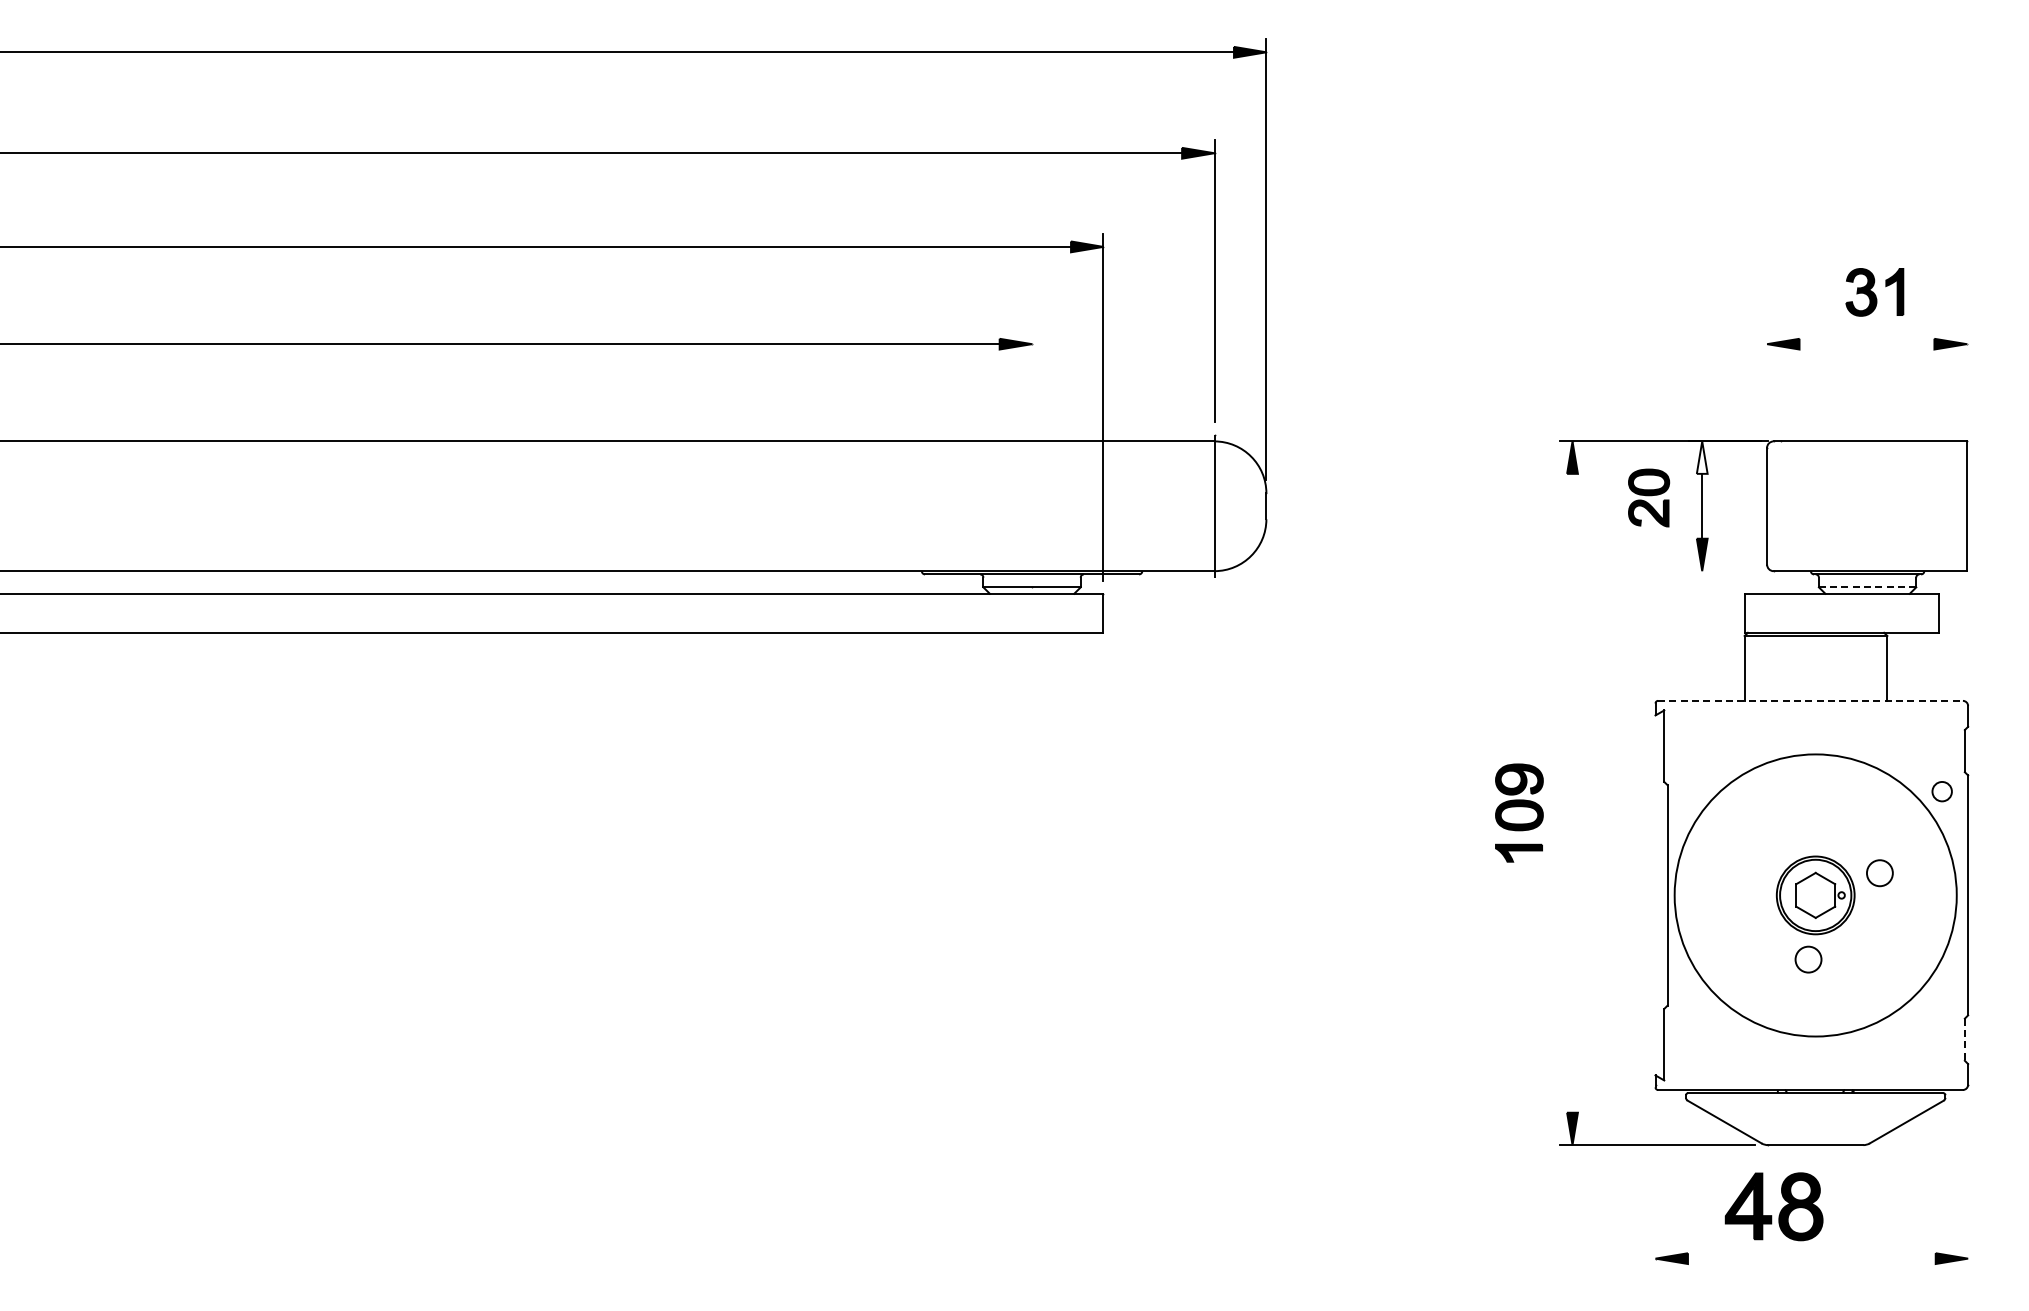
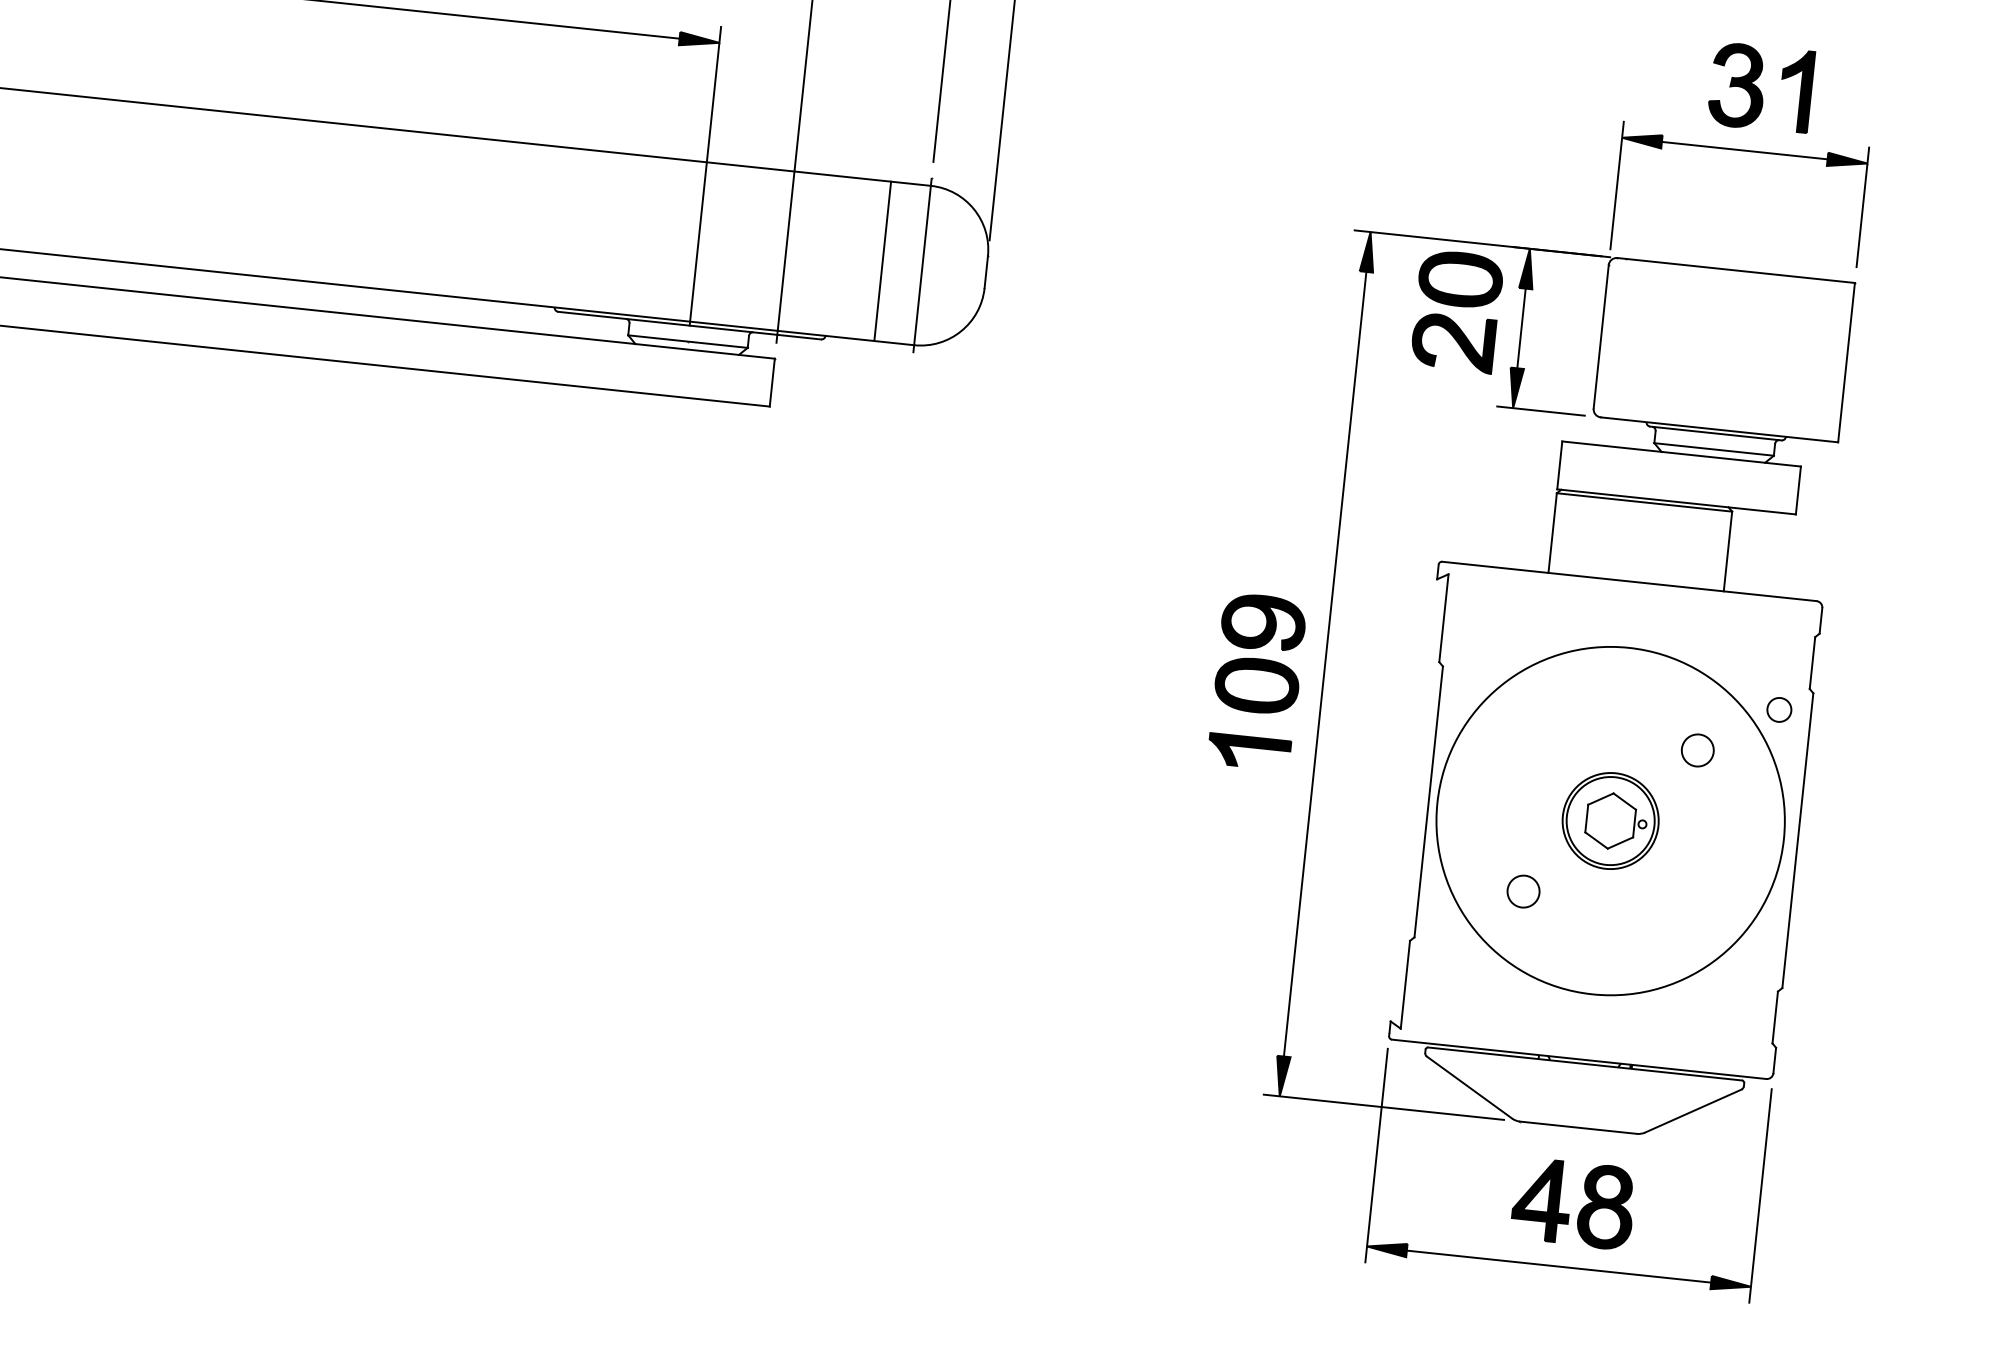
part: (1874, 292) -> (1760, 88), size x1.43
line: (1866, 344) -> (1744, 150), added
line: (1966, 379) -> (1862, 206), added
line: (1767, 382) -> (1617, 184), added
line: (1032, 452) -> (705, 175), added
fill: (1701, 457) -> (1526, 268), added
part: (1648, 497) -> (1456, 310), size x1.67
line: (1182, 506) -> (883, 261), added
line: (1724, 571) -> (1540, 411), added
line: (1867, 587) -> (1714, 449), dashed -> solid
line: (1811, 700) -> (1630, 581), dashed -> solid
line: (1572, 792) -> (1325, 663), added
part: (1519, 812) -> (1257, 680), size x1.43
part: (1879, 873) -> (1697, 750), moved
part: (1808, 959) -> (1523, 891), moved
line: (1964, 1040) -> (1774, 1018), dashed -> solid
line: (1655, 1184) -> (1376, 1155), added
line: (1968, 1184) -> (1760, 1195), added
part: (1780, 1210) -> (1580, 1209), moved
line: (1811, 1258) -> (1558, 1266), added

